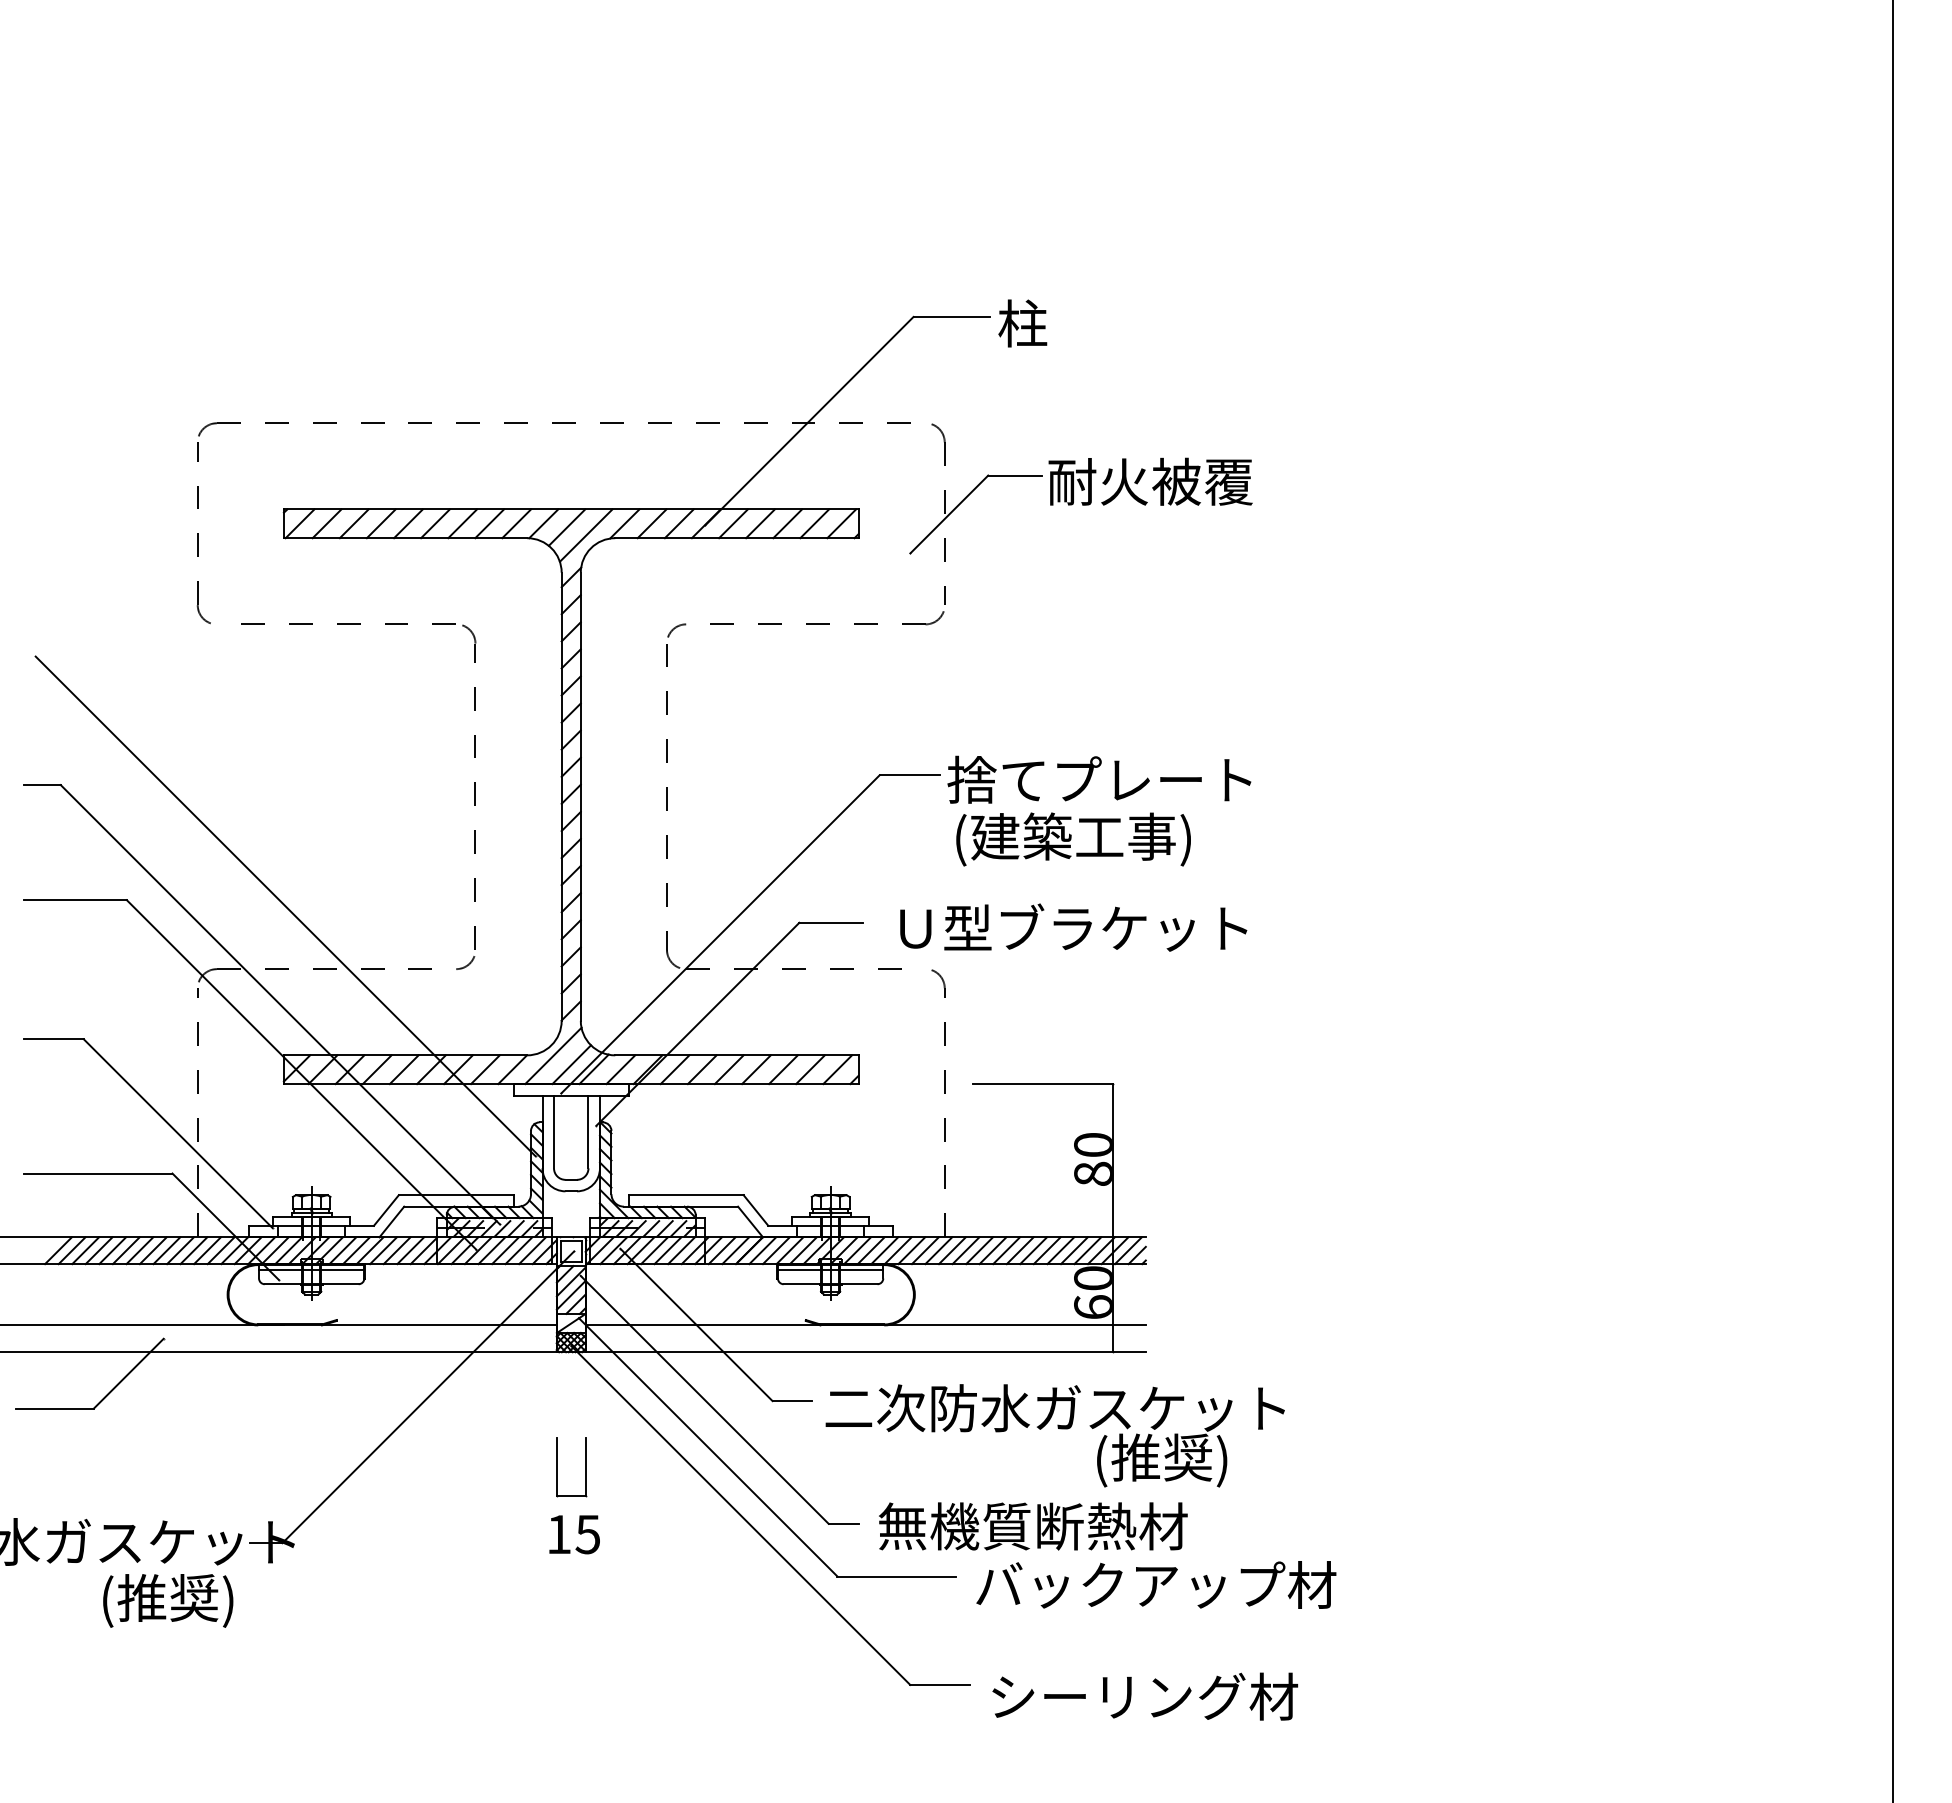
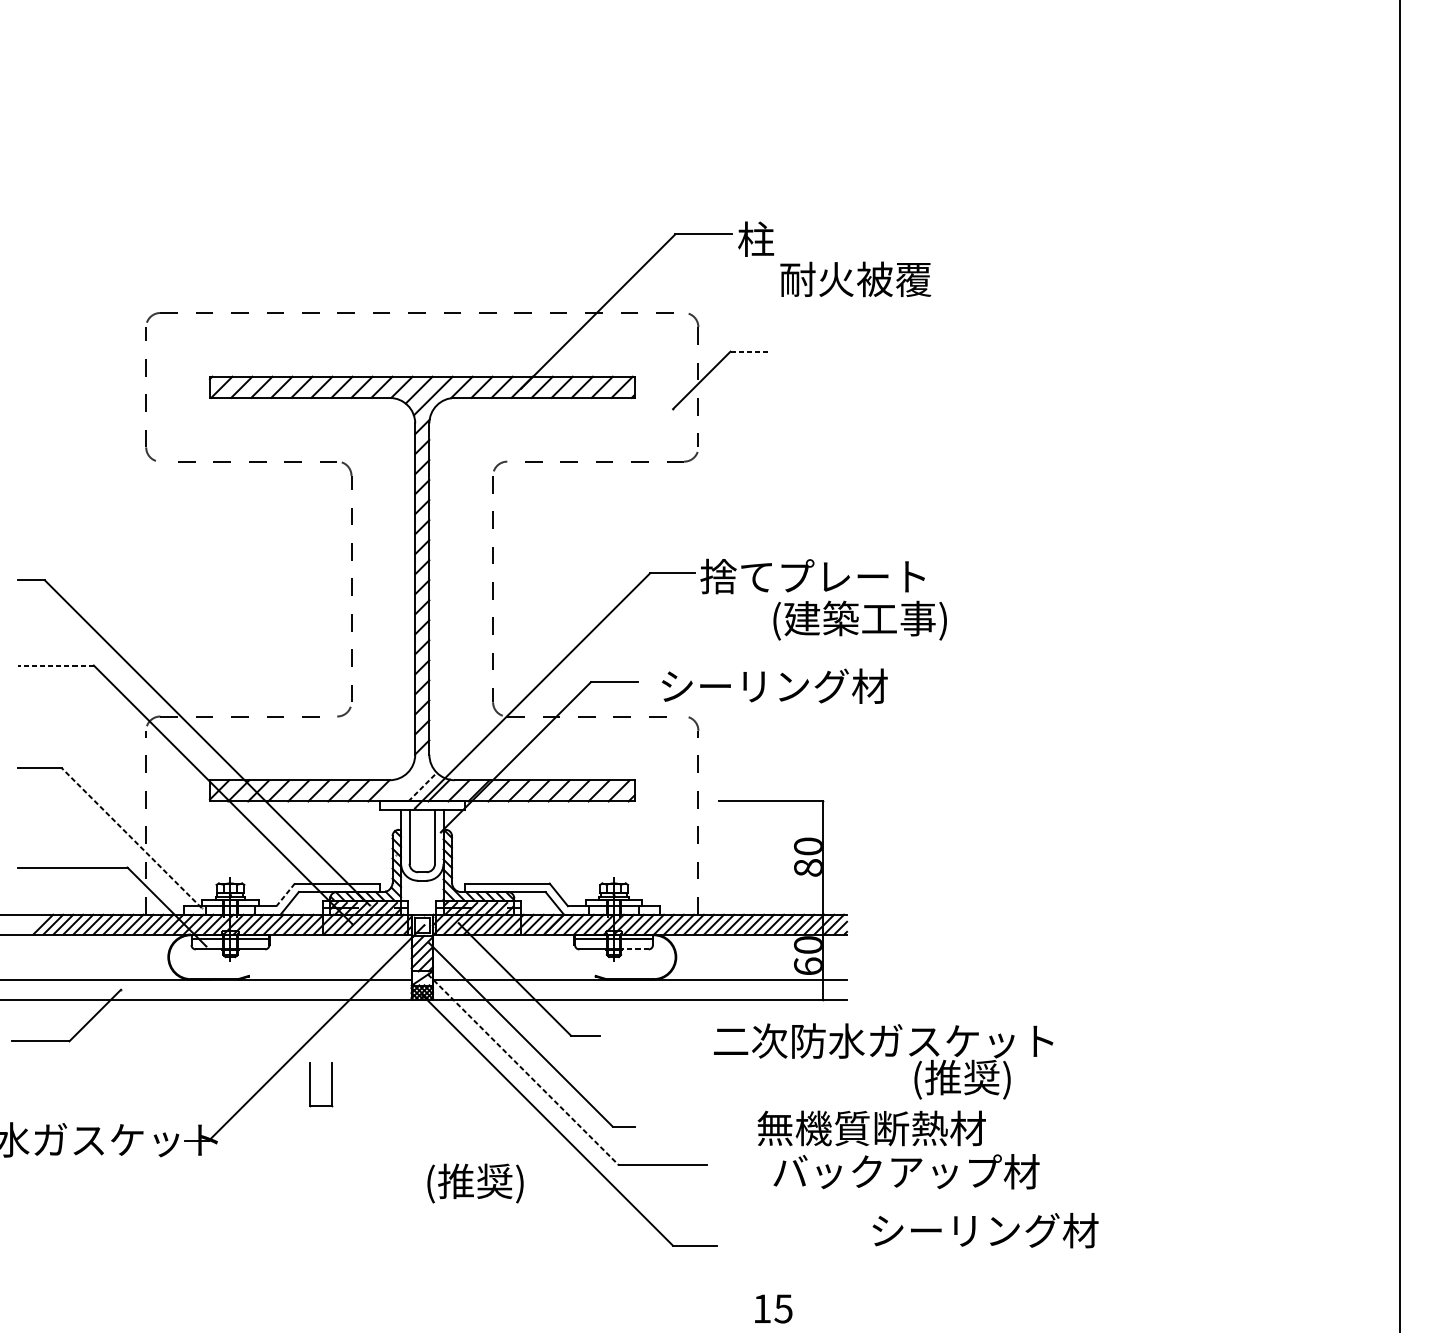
line: (1014, 475) -> (749, 351), solid -> dashed
text: (1150, 481) -> (855, 279), moved
text: (1073, 839) -> (860, 620), moved
line: (75, 900) -> (55, 665), solid -> dashed
line: (285, 906) -> (211, 670), removed
text: (1071, 927) -> (792, 685), Ｕ型ブラケット -> シーリング材
line: (553, 1055) -> (409, 780), removed
line: (572, 1064) -> (423, 786), solid -> dashed
line: (178, 1133) -> (131, 837), solid -> dashed
line: (386, 1210) -> (285, 894), solid -> dashed
line: (859, 1284) -> (635, 949), solid -> dashed
text: (1054, 1435) -> (883, 1061), moved
line: (708, 1447) -> (523, 1070), solid -> dashed
part: (557, 1467) -> (310, 1084), moved
text: (1033, 1526) -> (871, 1128), moved
text: (574, 1534) -> (773, 1308), moved
text: (1156, 1584) -> (906, 1171), moved
text: (168, 1600) -> (475, 1183), moved
text: (1145, 1696) -> (985, 1230), moved

